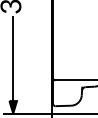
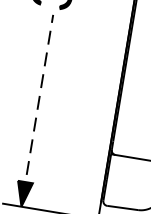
line: (13, 61) -> (38, 103), solid -> dashed

